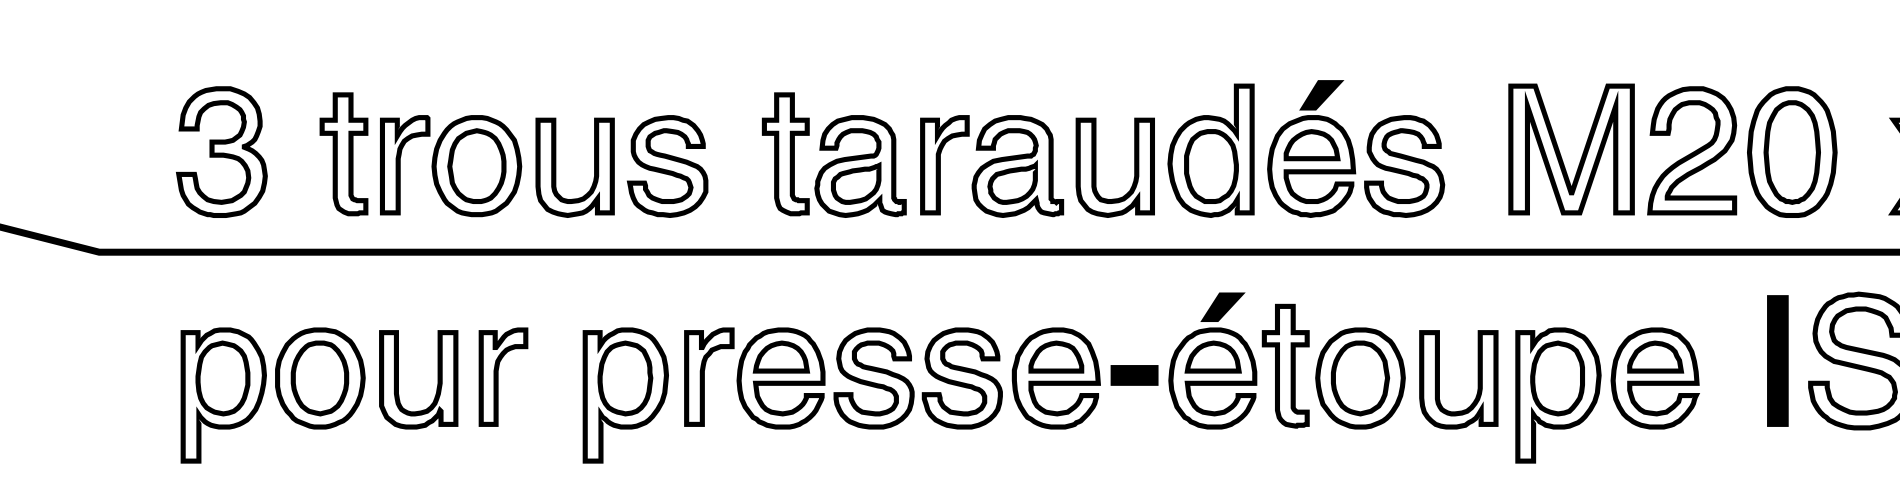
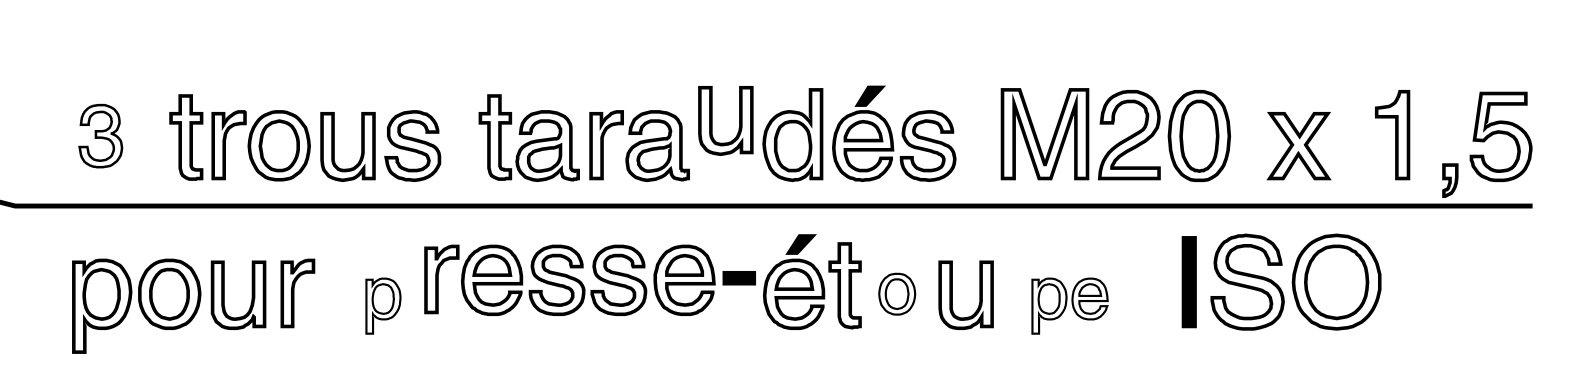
part: (221, 152) -> (100, 136), size x0.7
part: (1096, 167) -> (712, 120), moved
part: (927, 371) -> (594, 275), moved
part: (1359, 377) -> (896, 293), size x0.6
part: (625, 394) -> (383, 305), size x0.6
part: (1606, 394) -> (1069, 305), size x0.6

